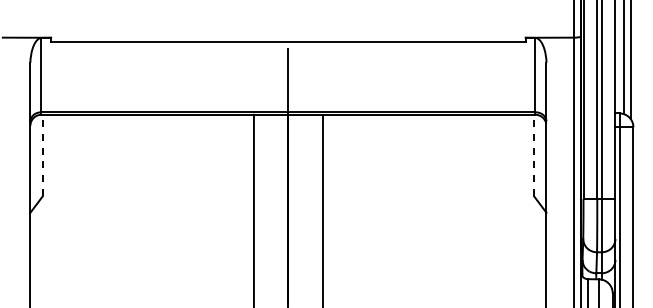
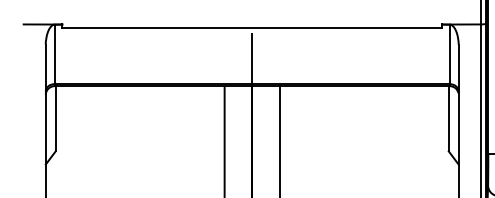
line: (42, 155) -> (55, 118), dashed -> solid
line: (534, 155) -> (449, 118), dashed -> solid

